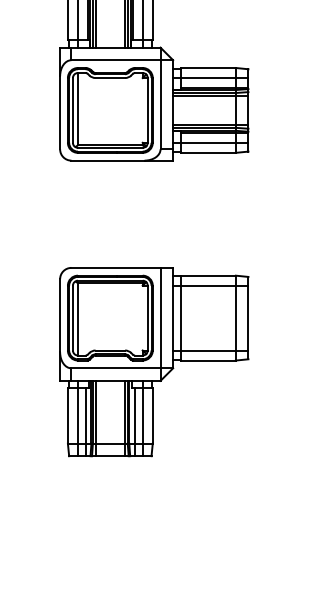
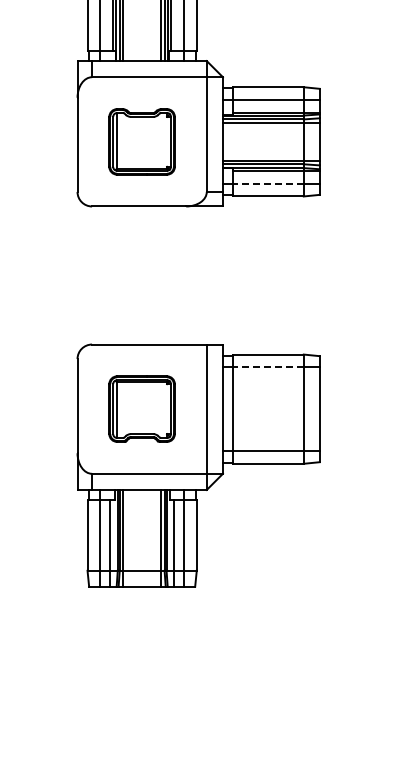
part: (109, 110) -> (141, 141), size x0.6
line: (208, 142) -> (268, 183), solid -> dashed
line: (208, 285) -> (268, 367), solid -> dashed
part: (109, 317) -> (141, 408), size x0.6

